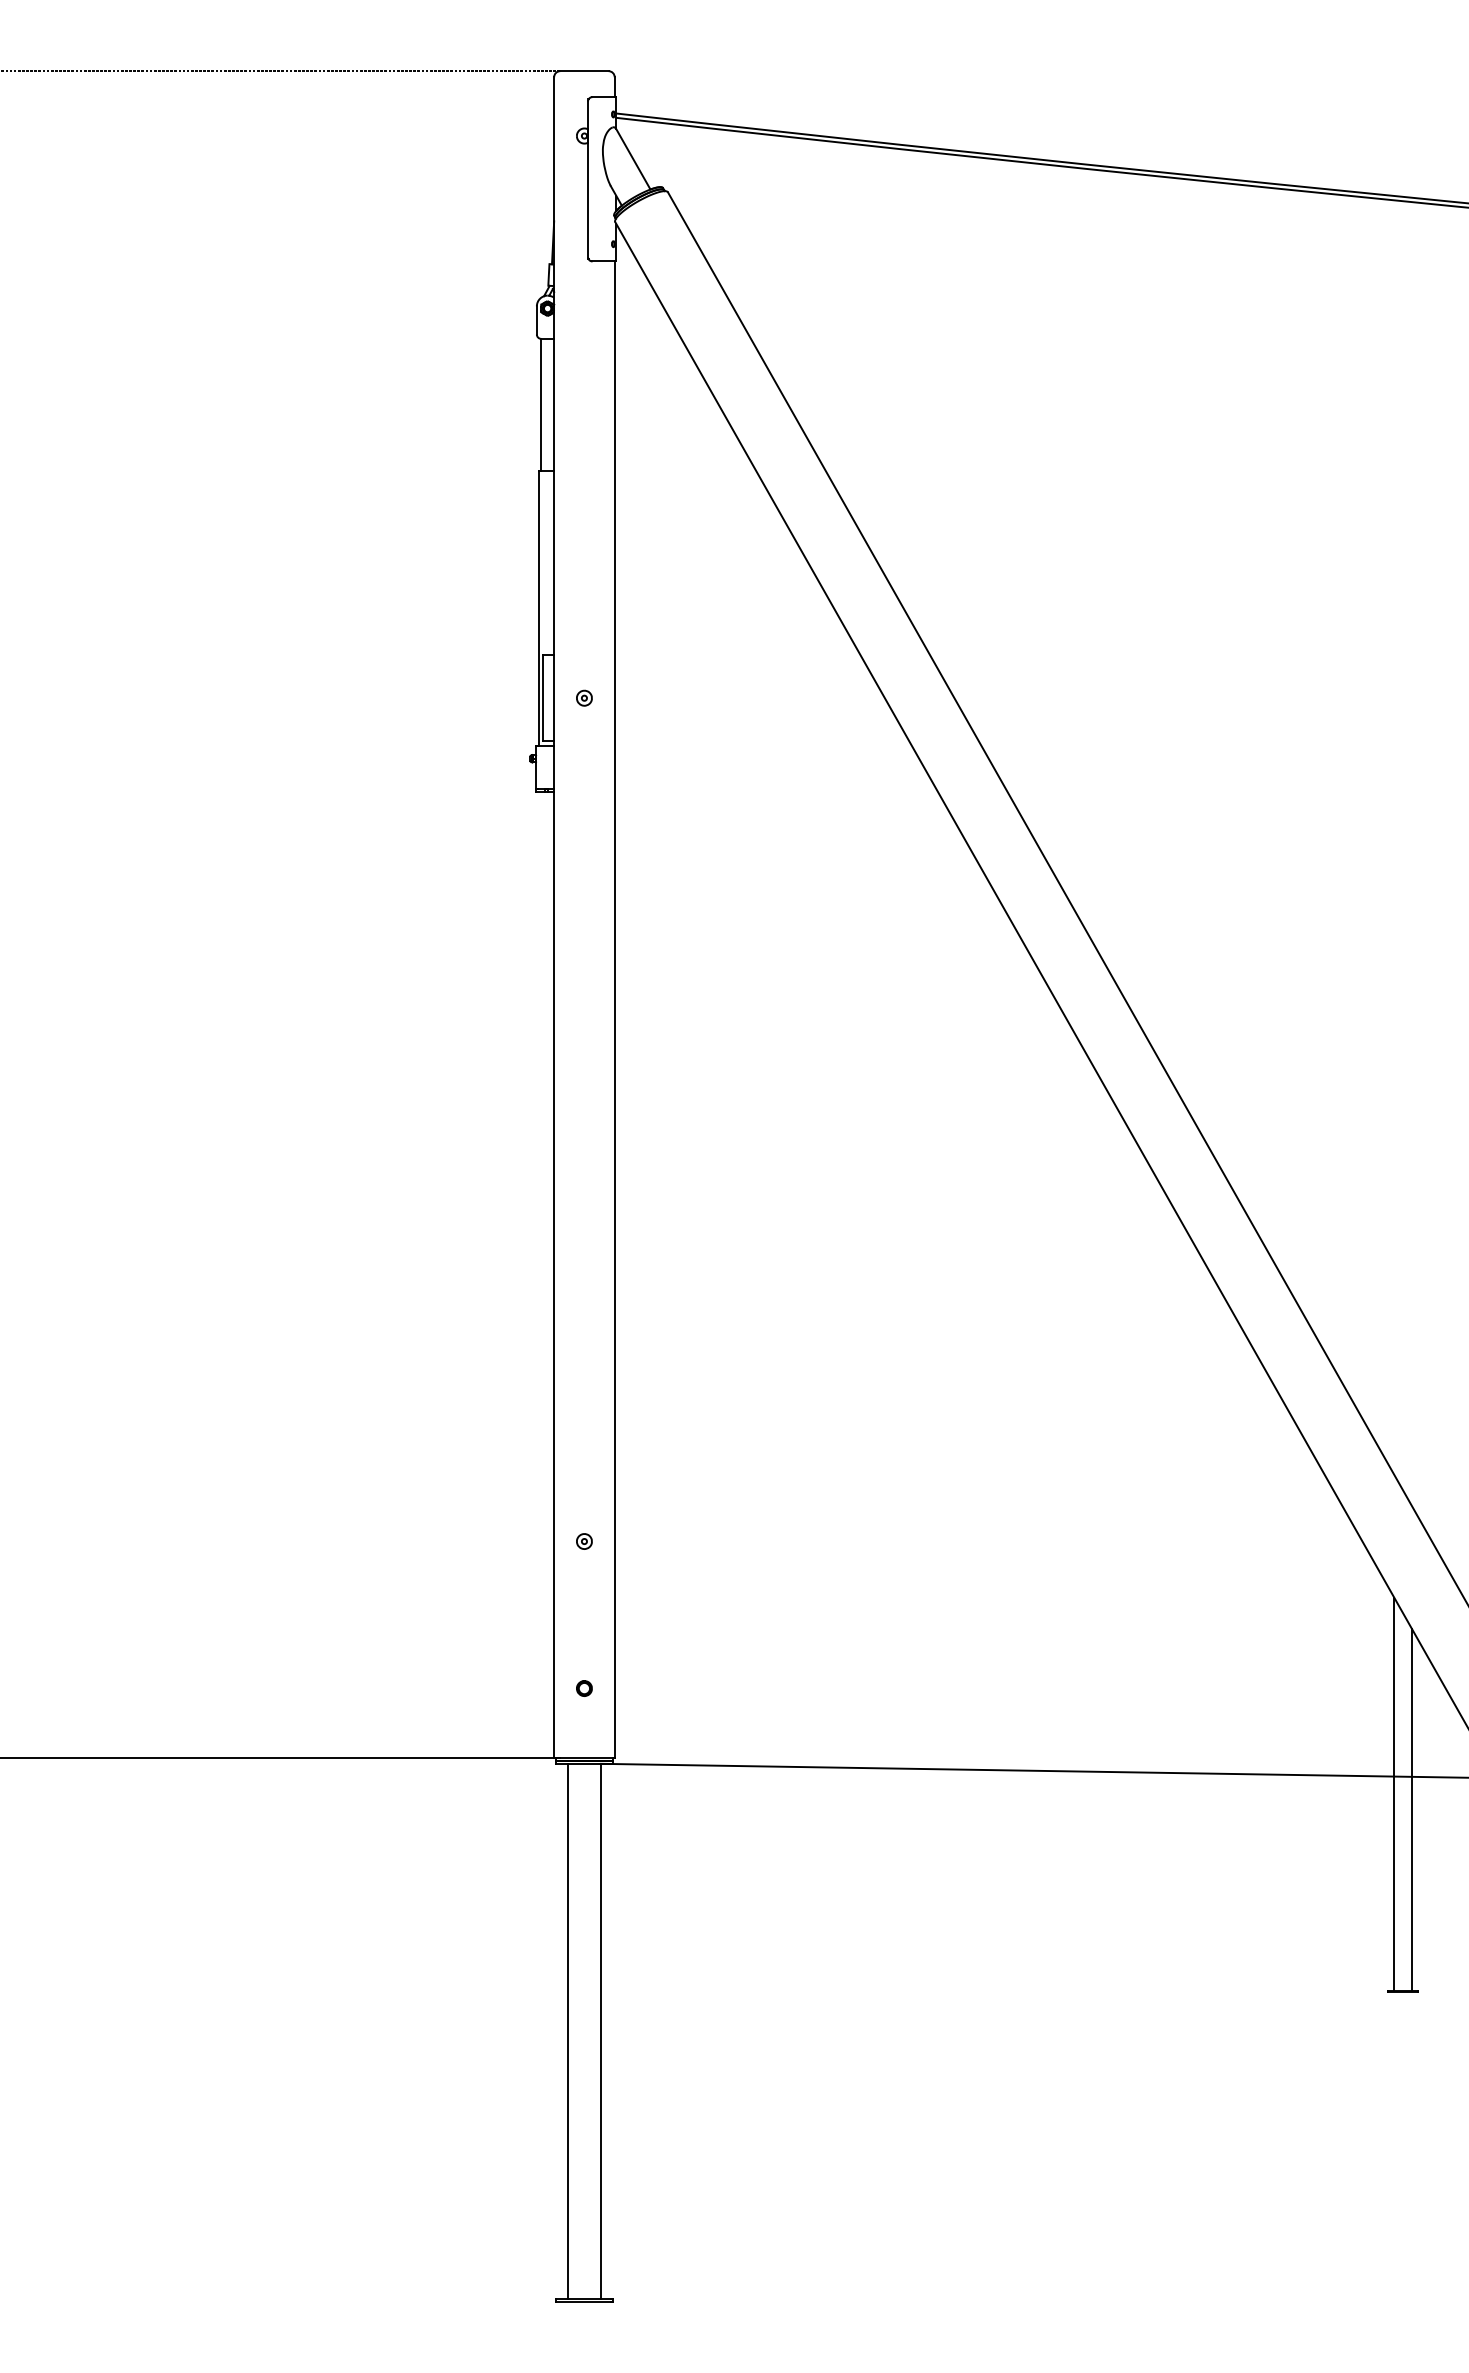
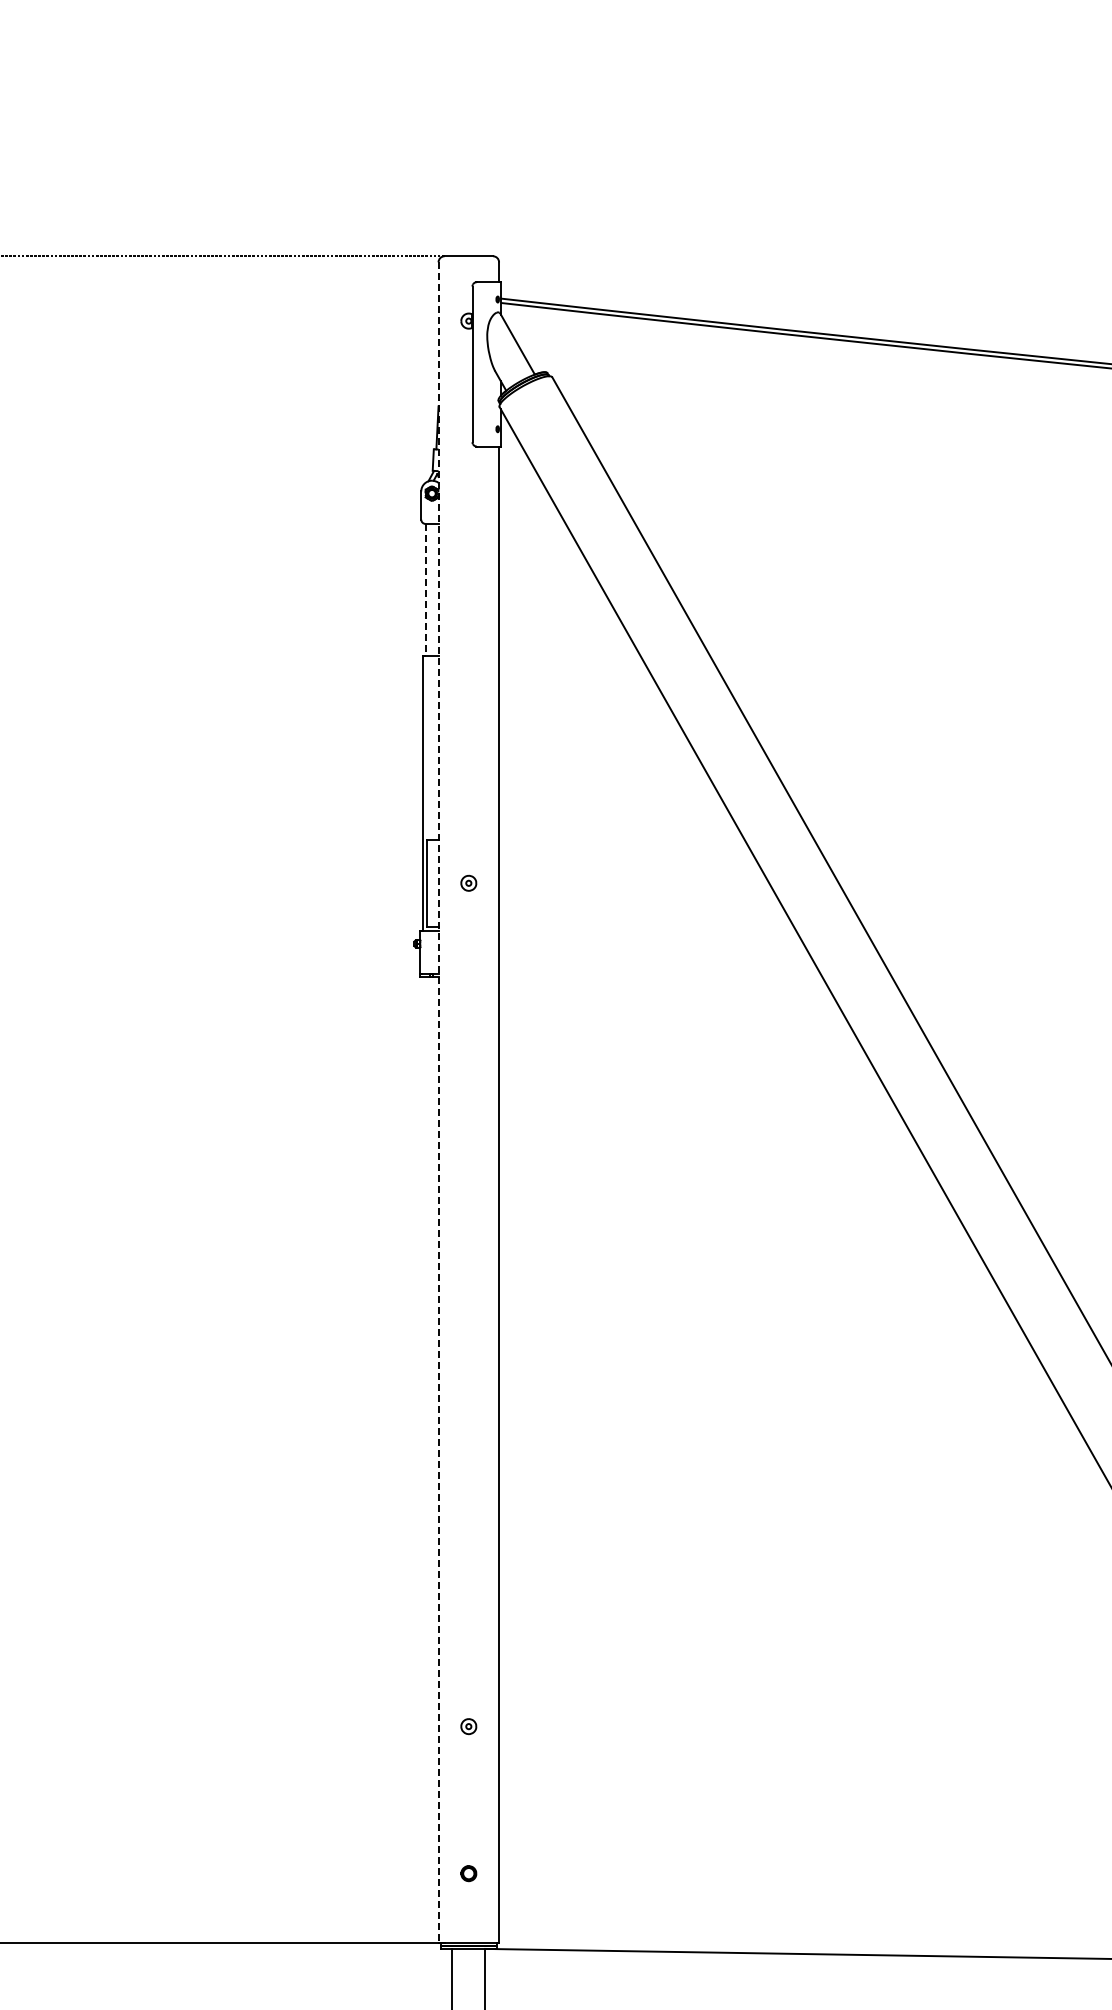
line: (541, 404) -> (425, 589), solid -> dashed
line: (554, 918) -> (438, 1103), solid -> dashed

